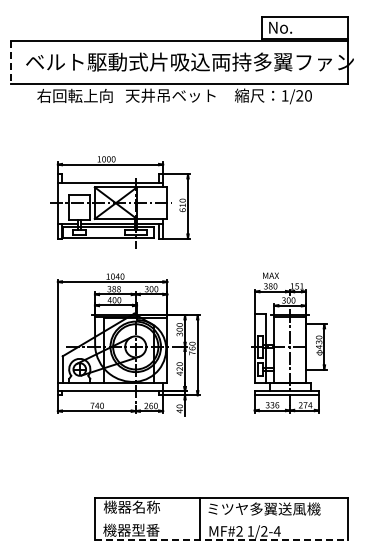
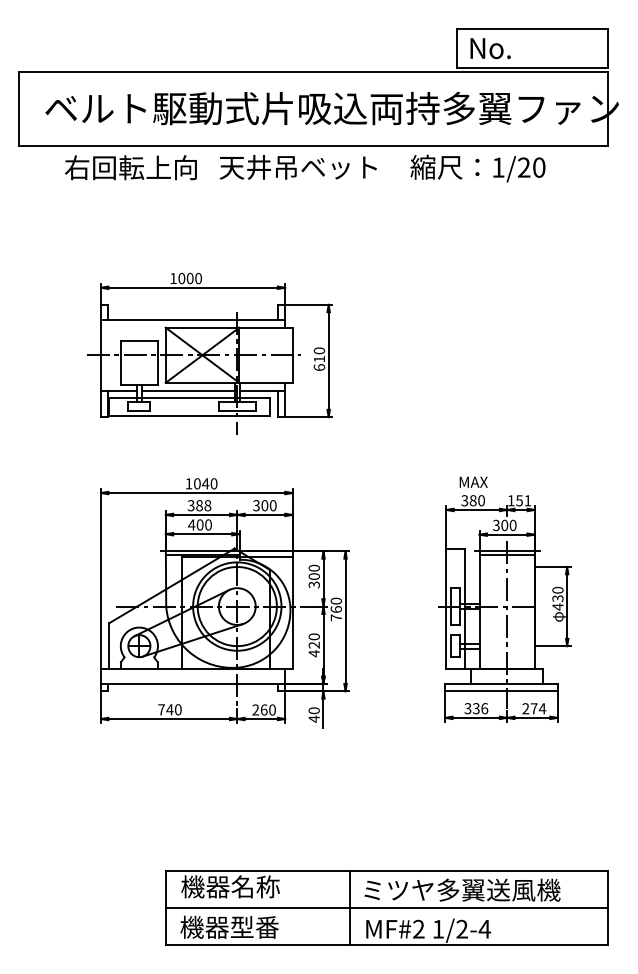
line: (10, 62) -> (18, 109), dashed -> solid
line: (221, 519) -> (387, 908), added
line: (221, 540) -> (387, 945), dashed -> solid

